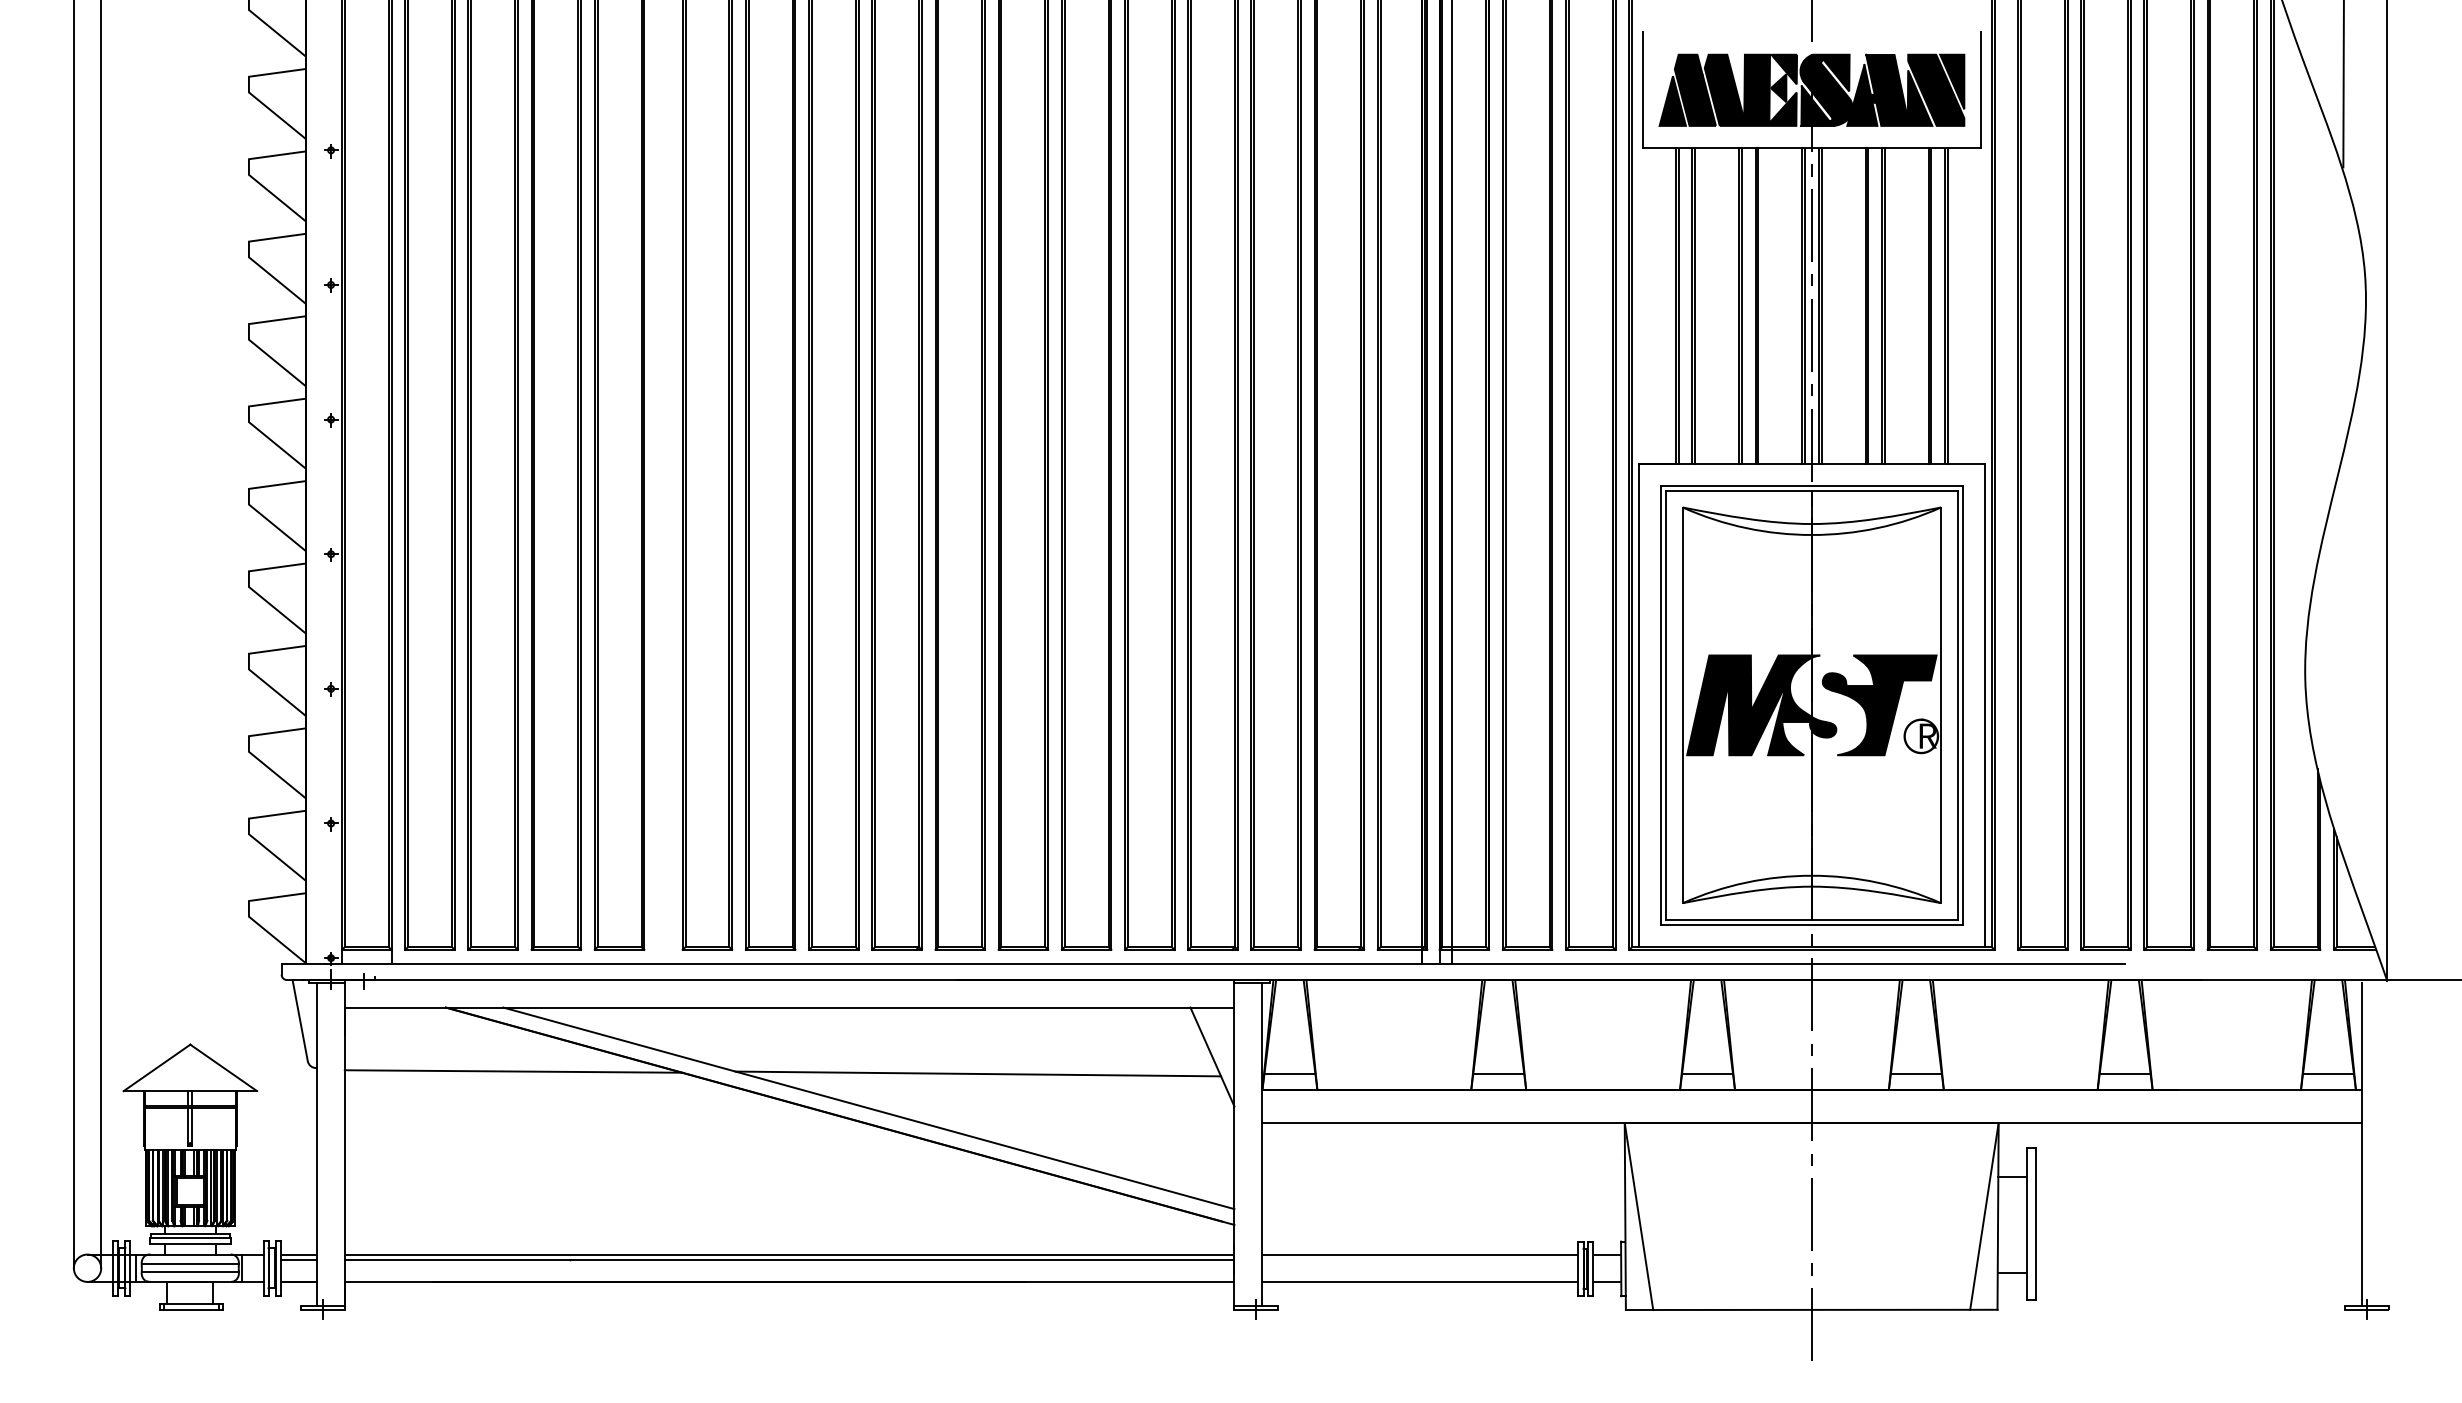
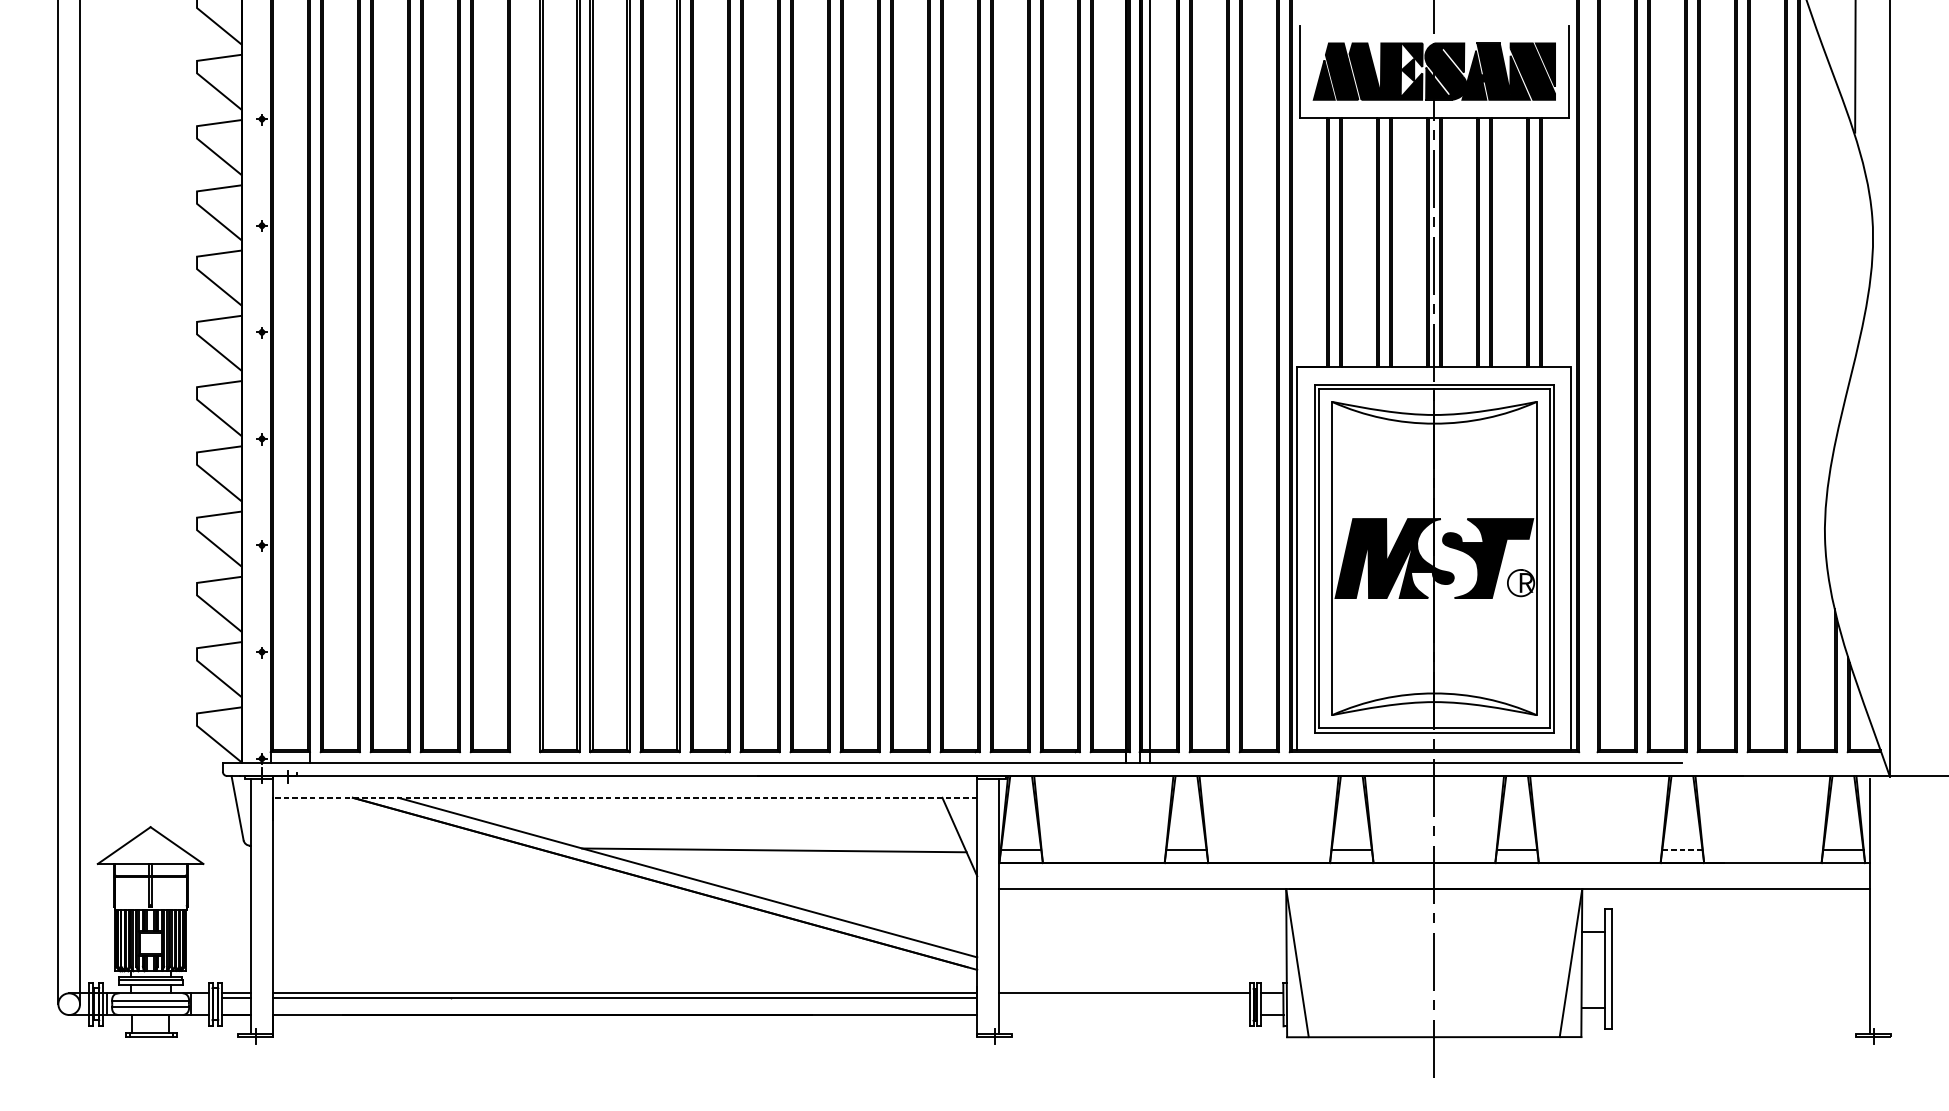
line: (789, 1007) -> (624, 797), solid -> dashed
line: (513, 1071) -> (406, 848), removed
line: (2125, 1073) -> (1682, 850), solid -> dashed
line: (1419, 1281) -> (1123, 1014), removed

